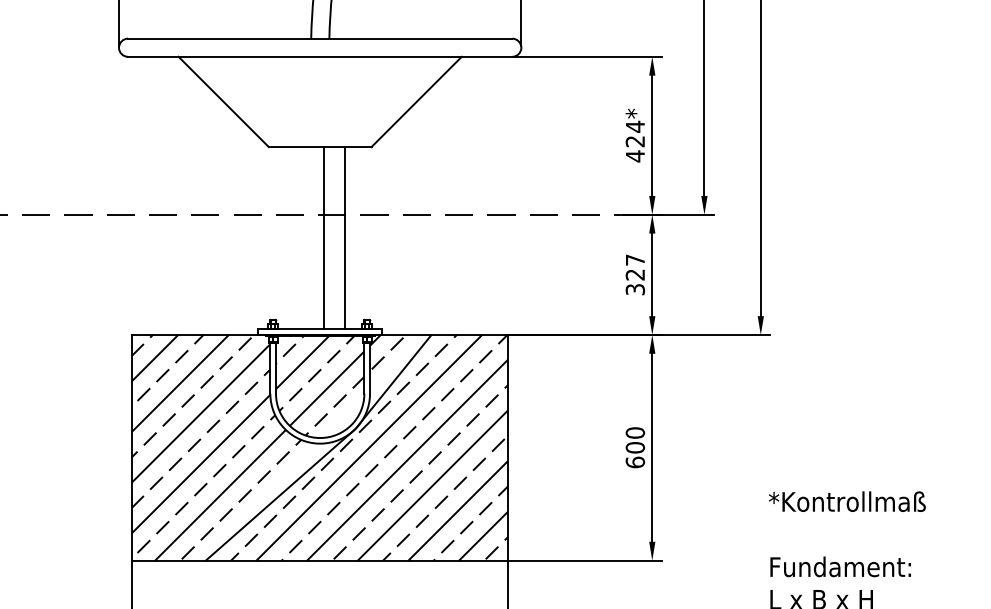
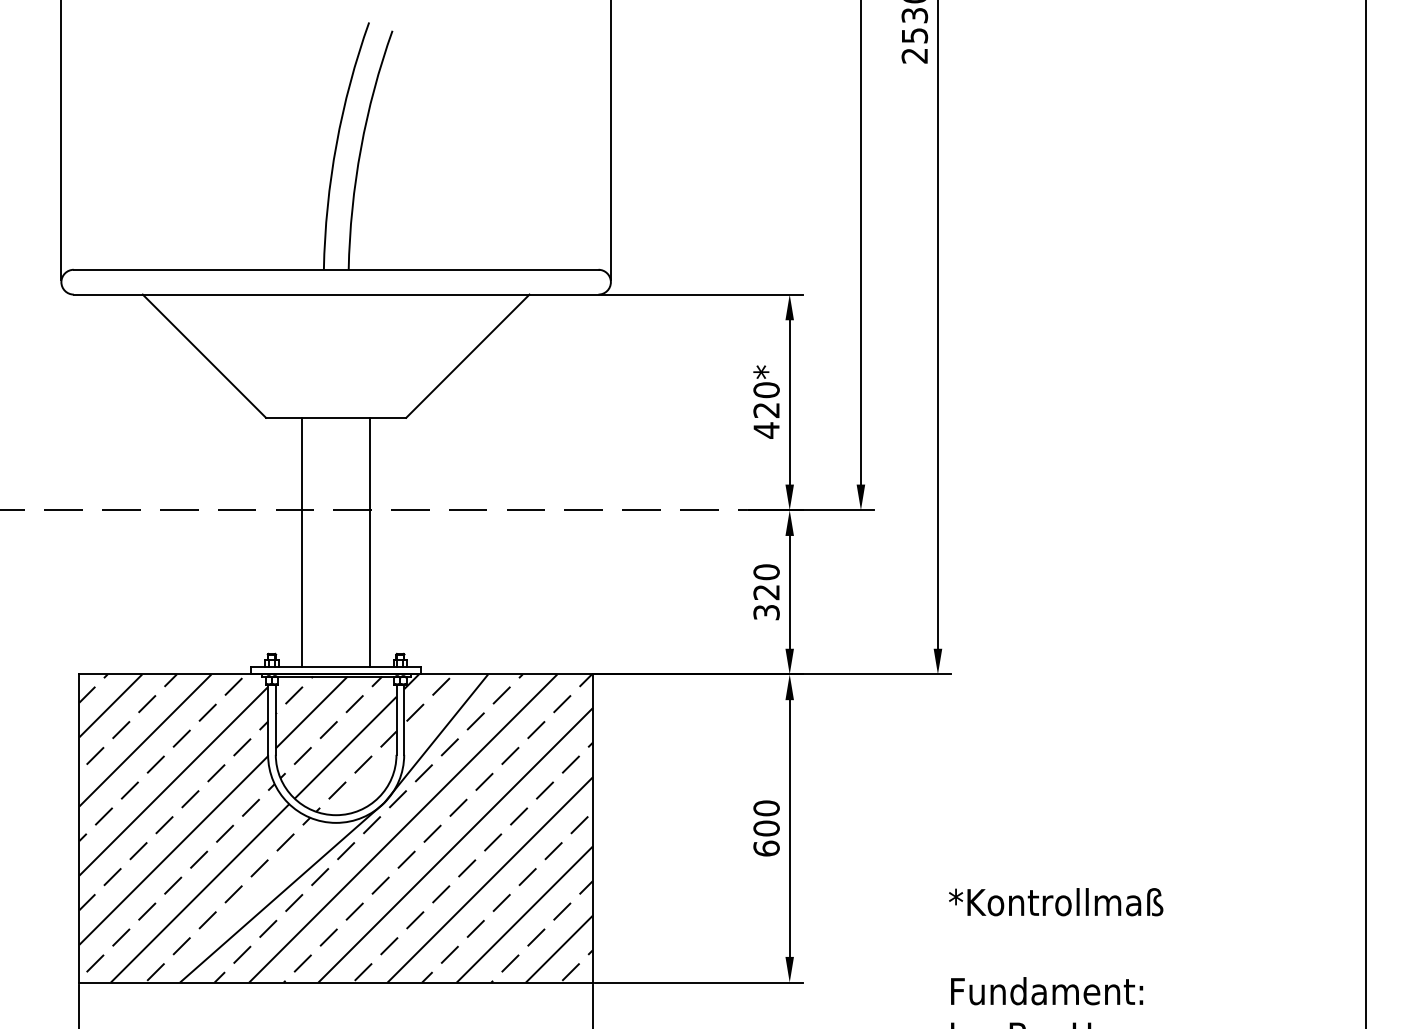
text: (635, 126) -> (766, 389), 424* -> 420*
line: (324, 237) -> (302, 541), moved
text: (635, 260) -> (766, 572), 327 -> 320

